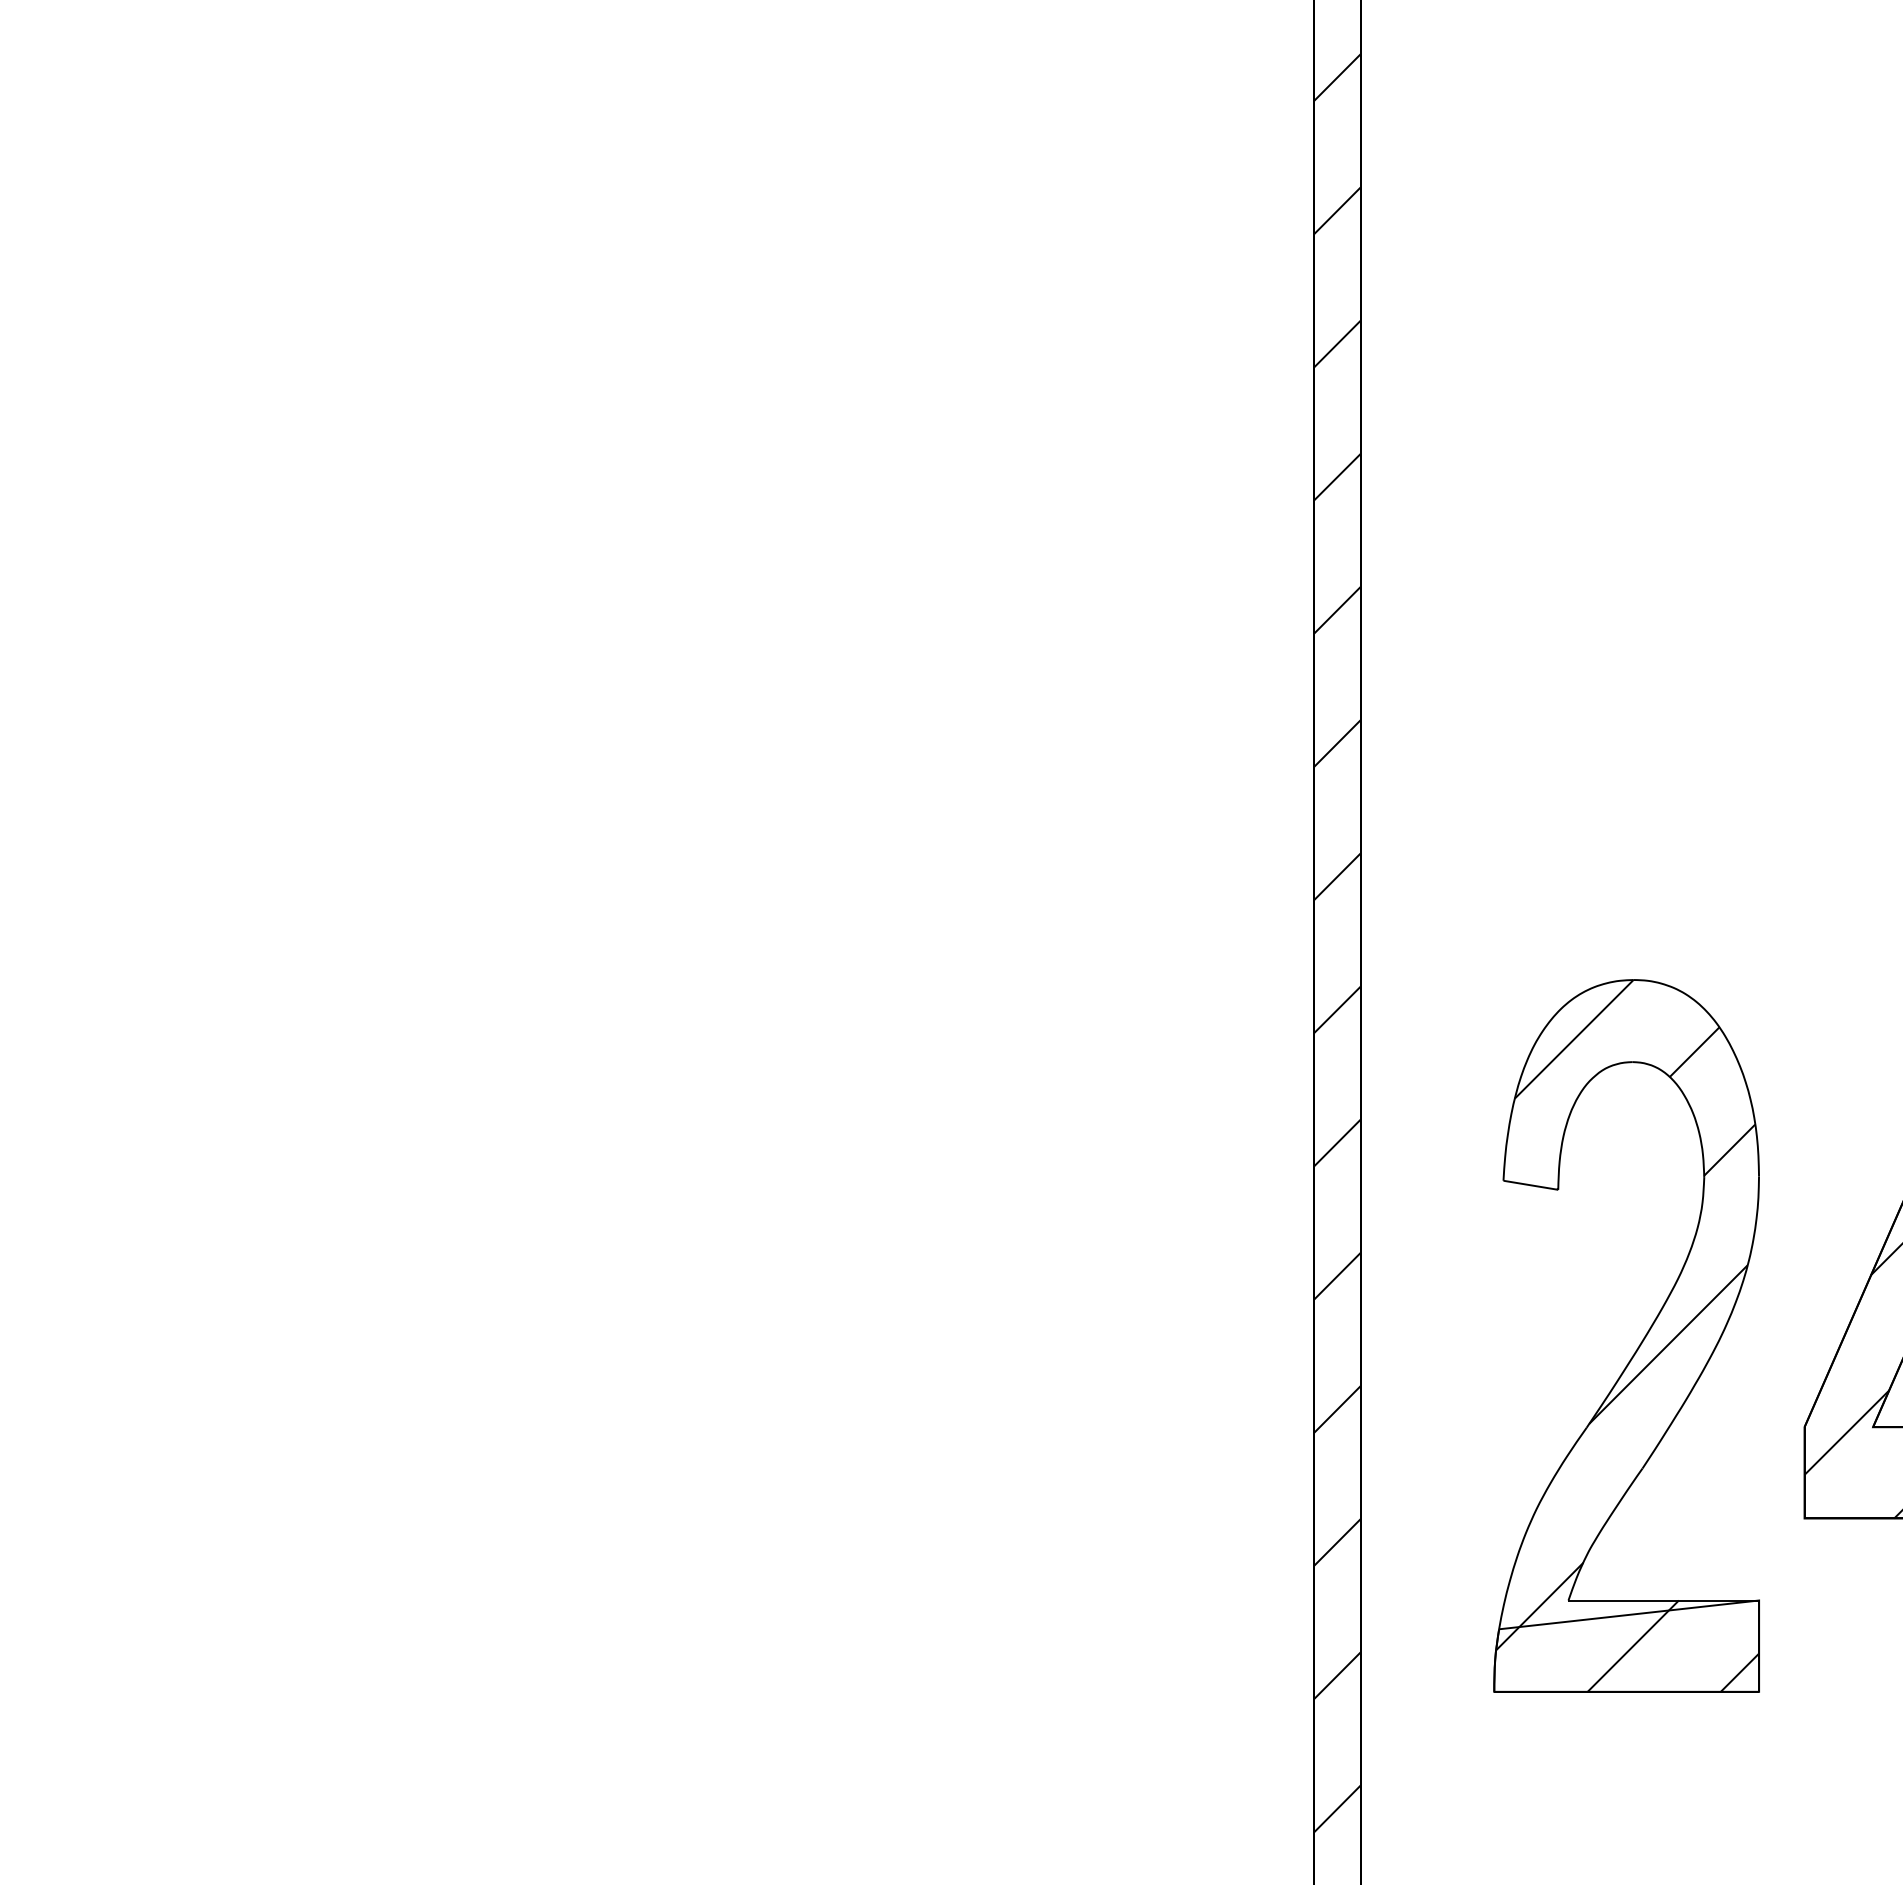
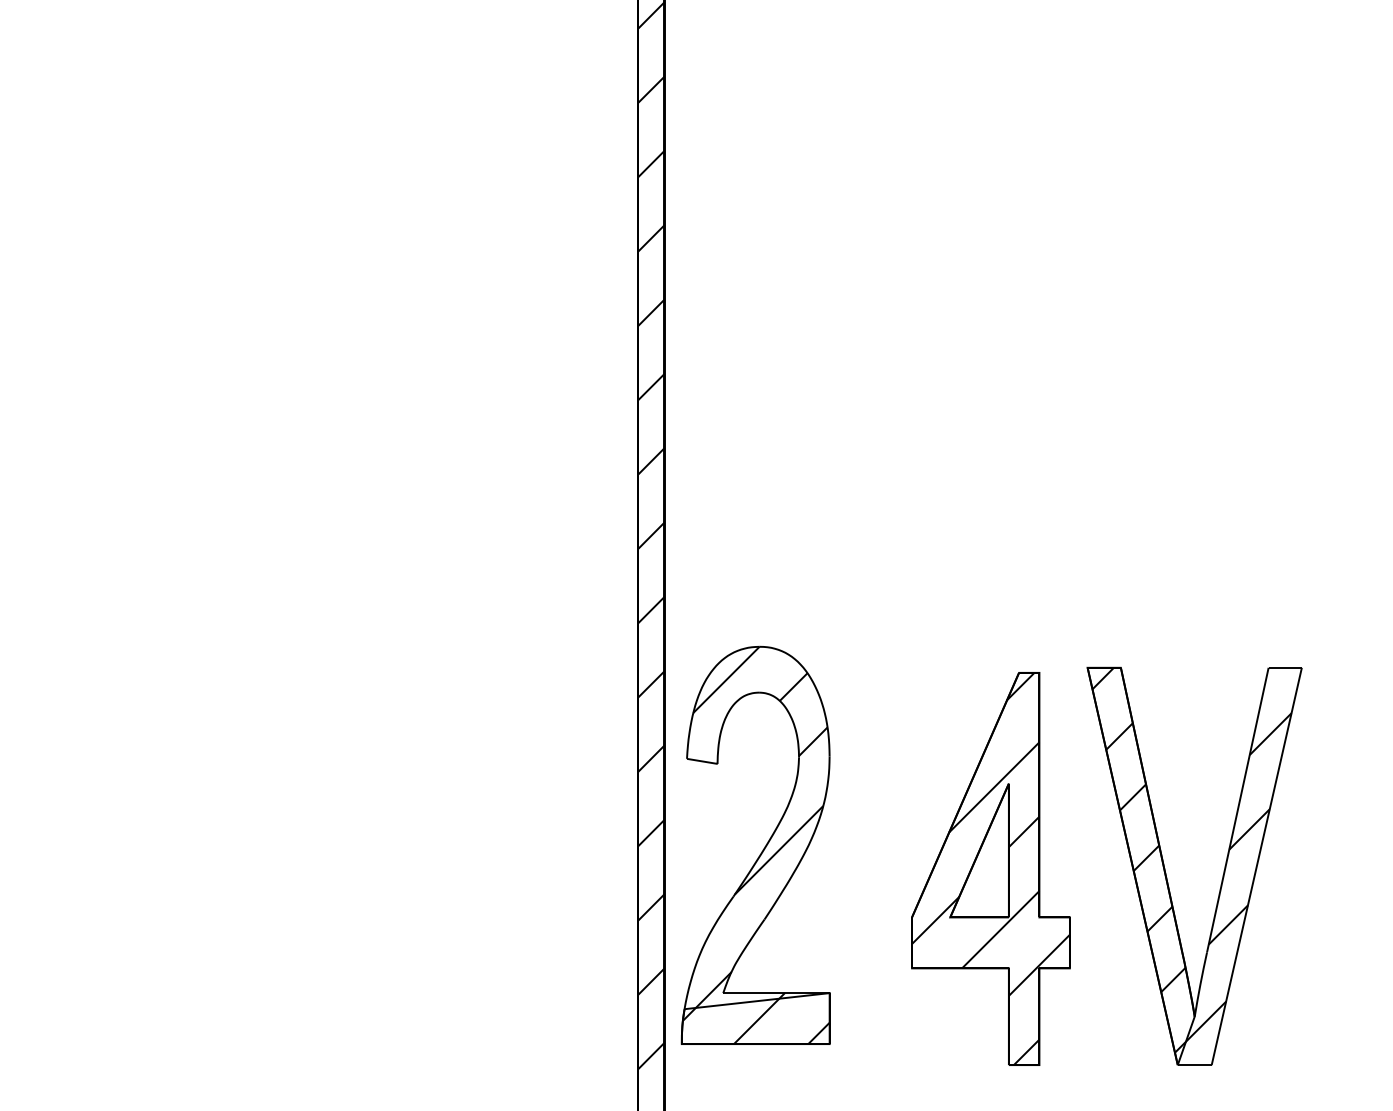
part: (1638, 1343) -> (762, 849), moved

